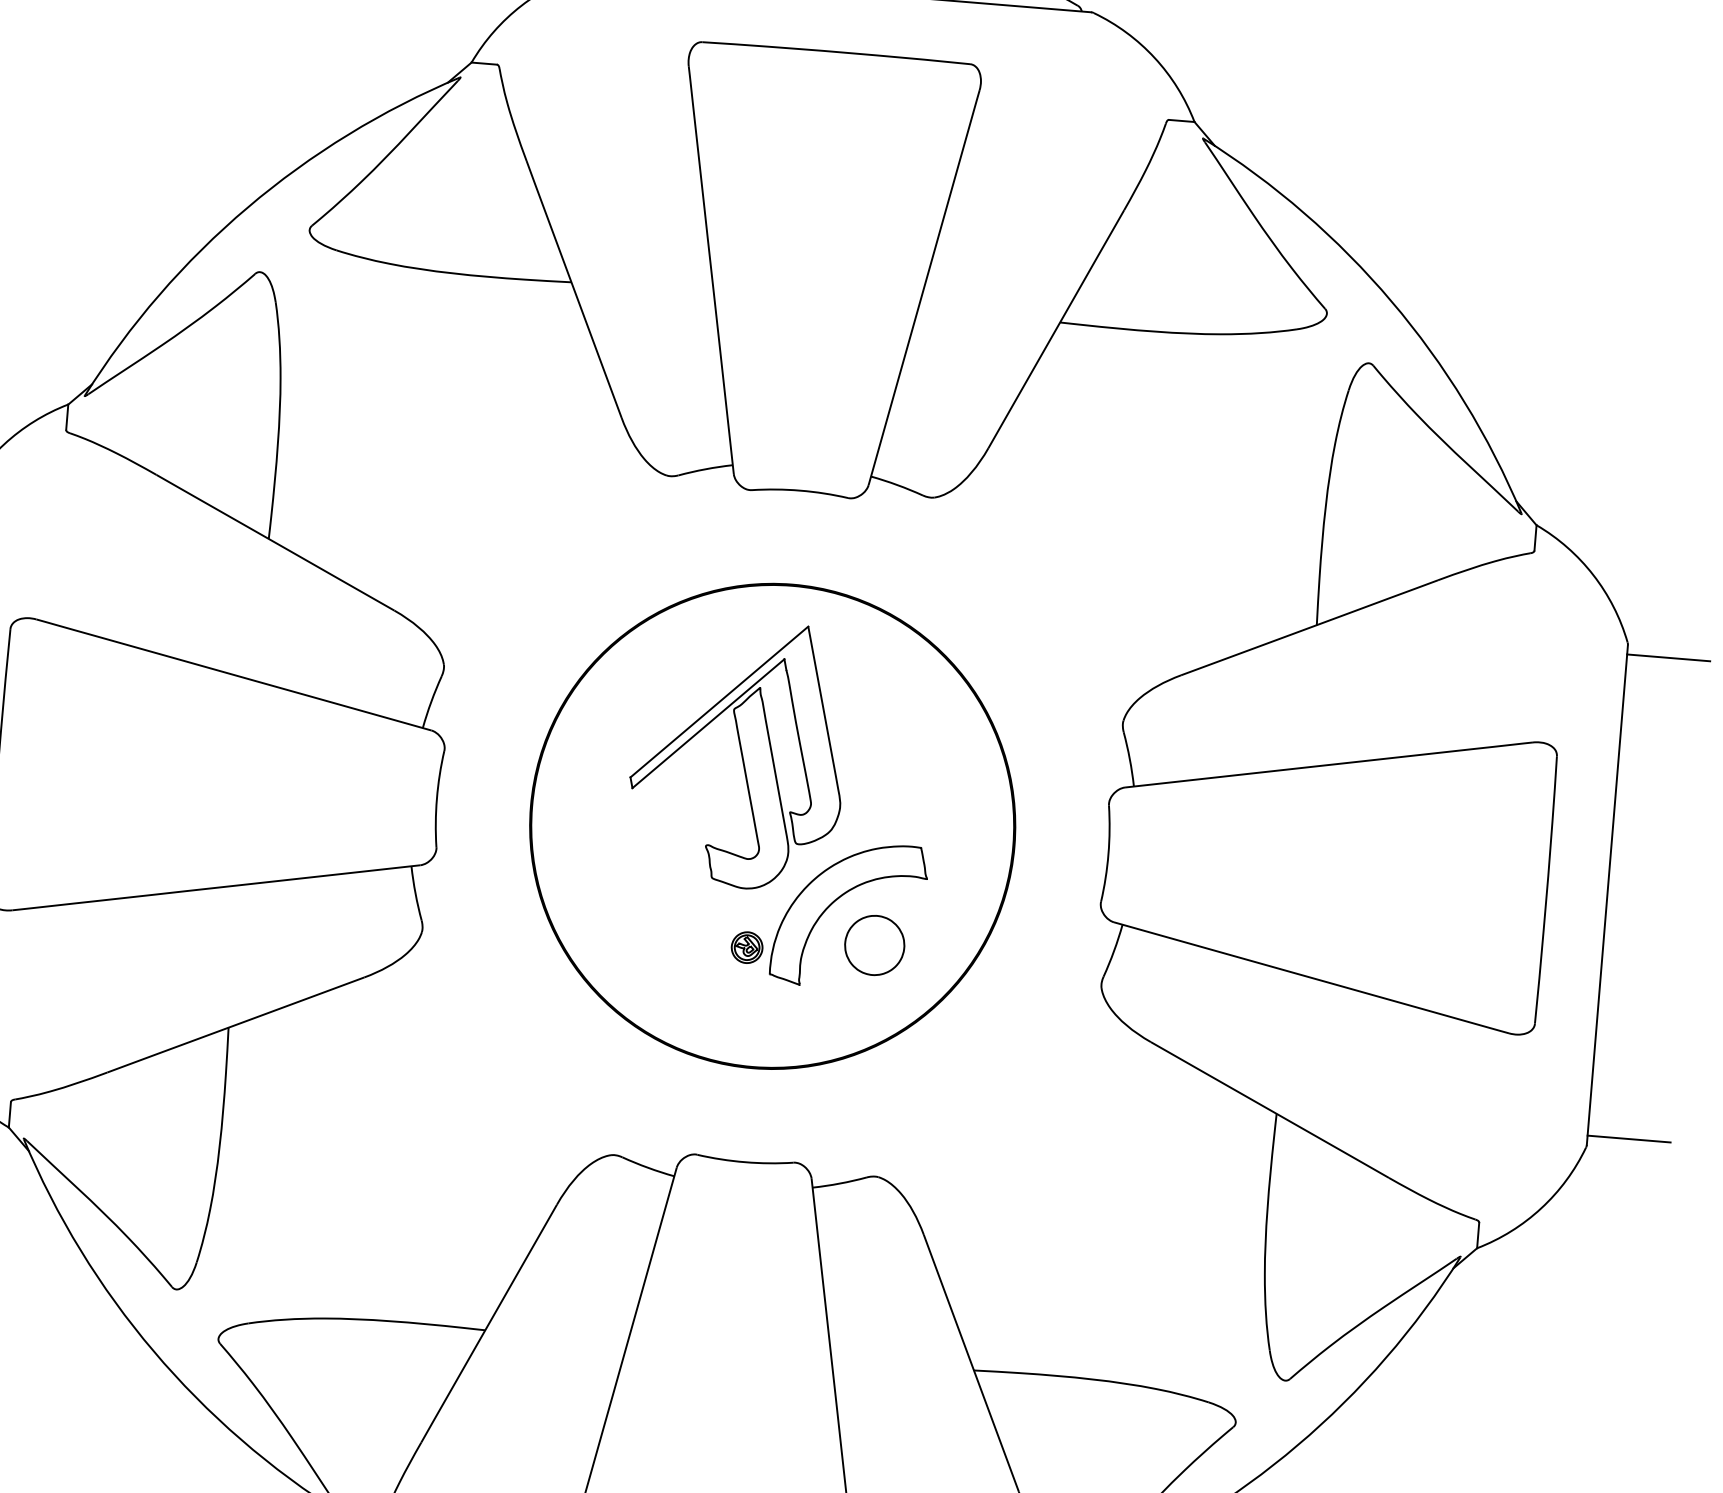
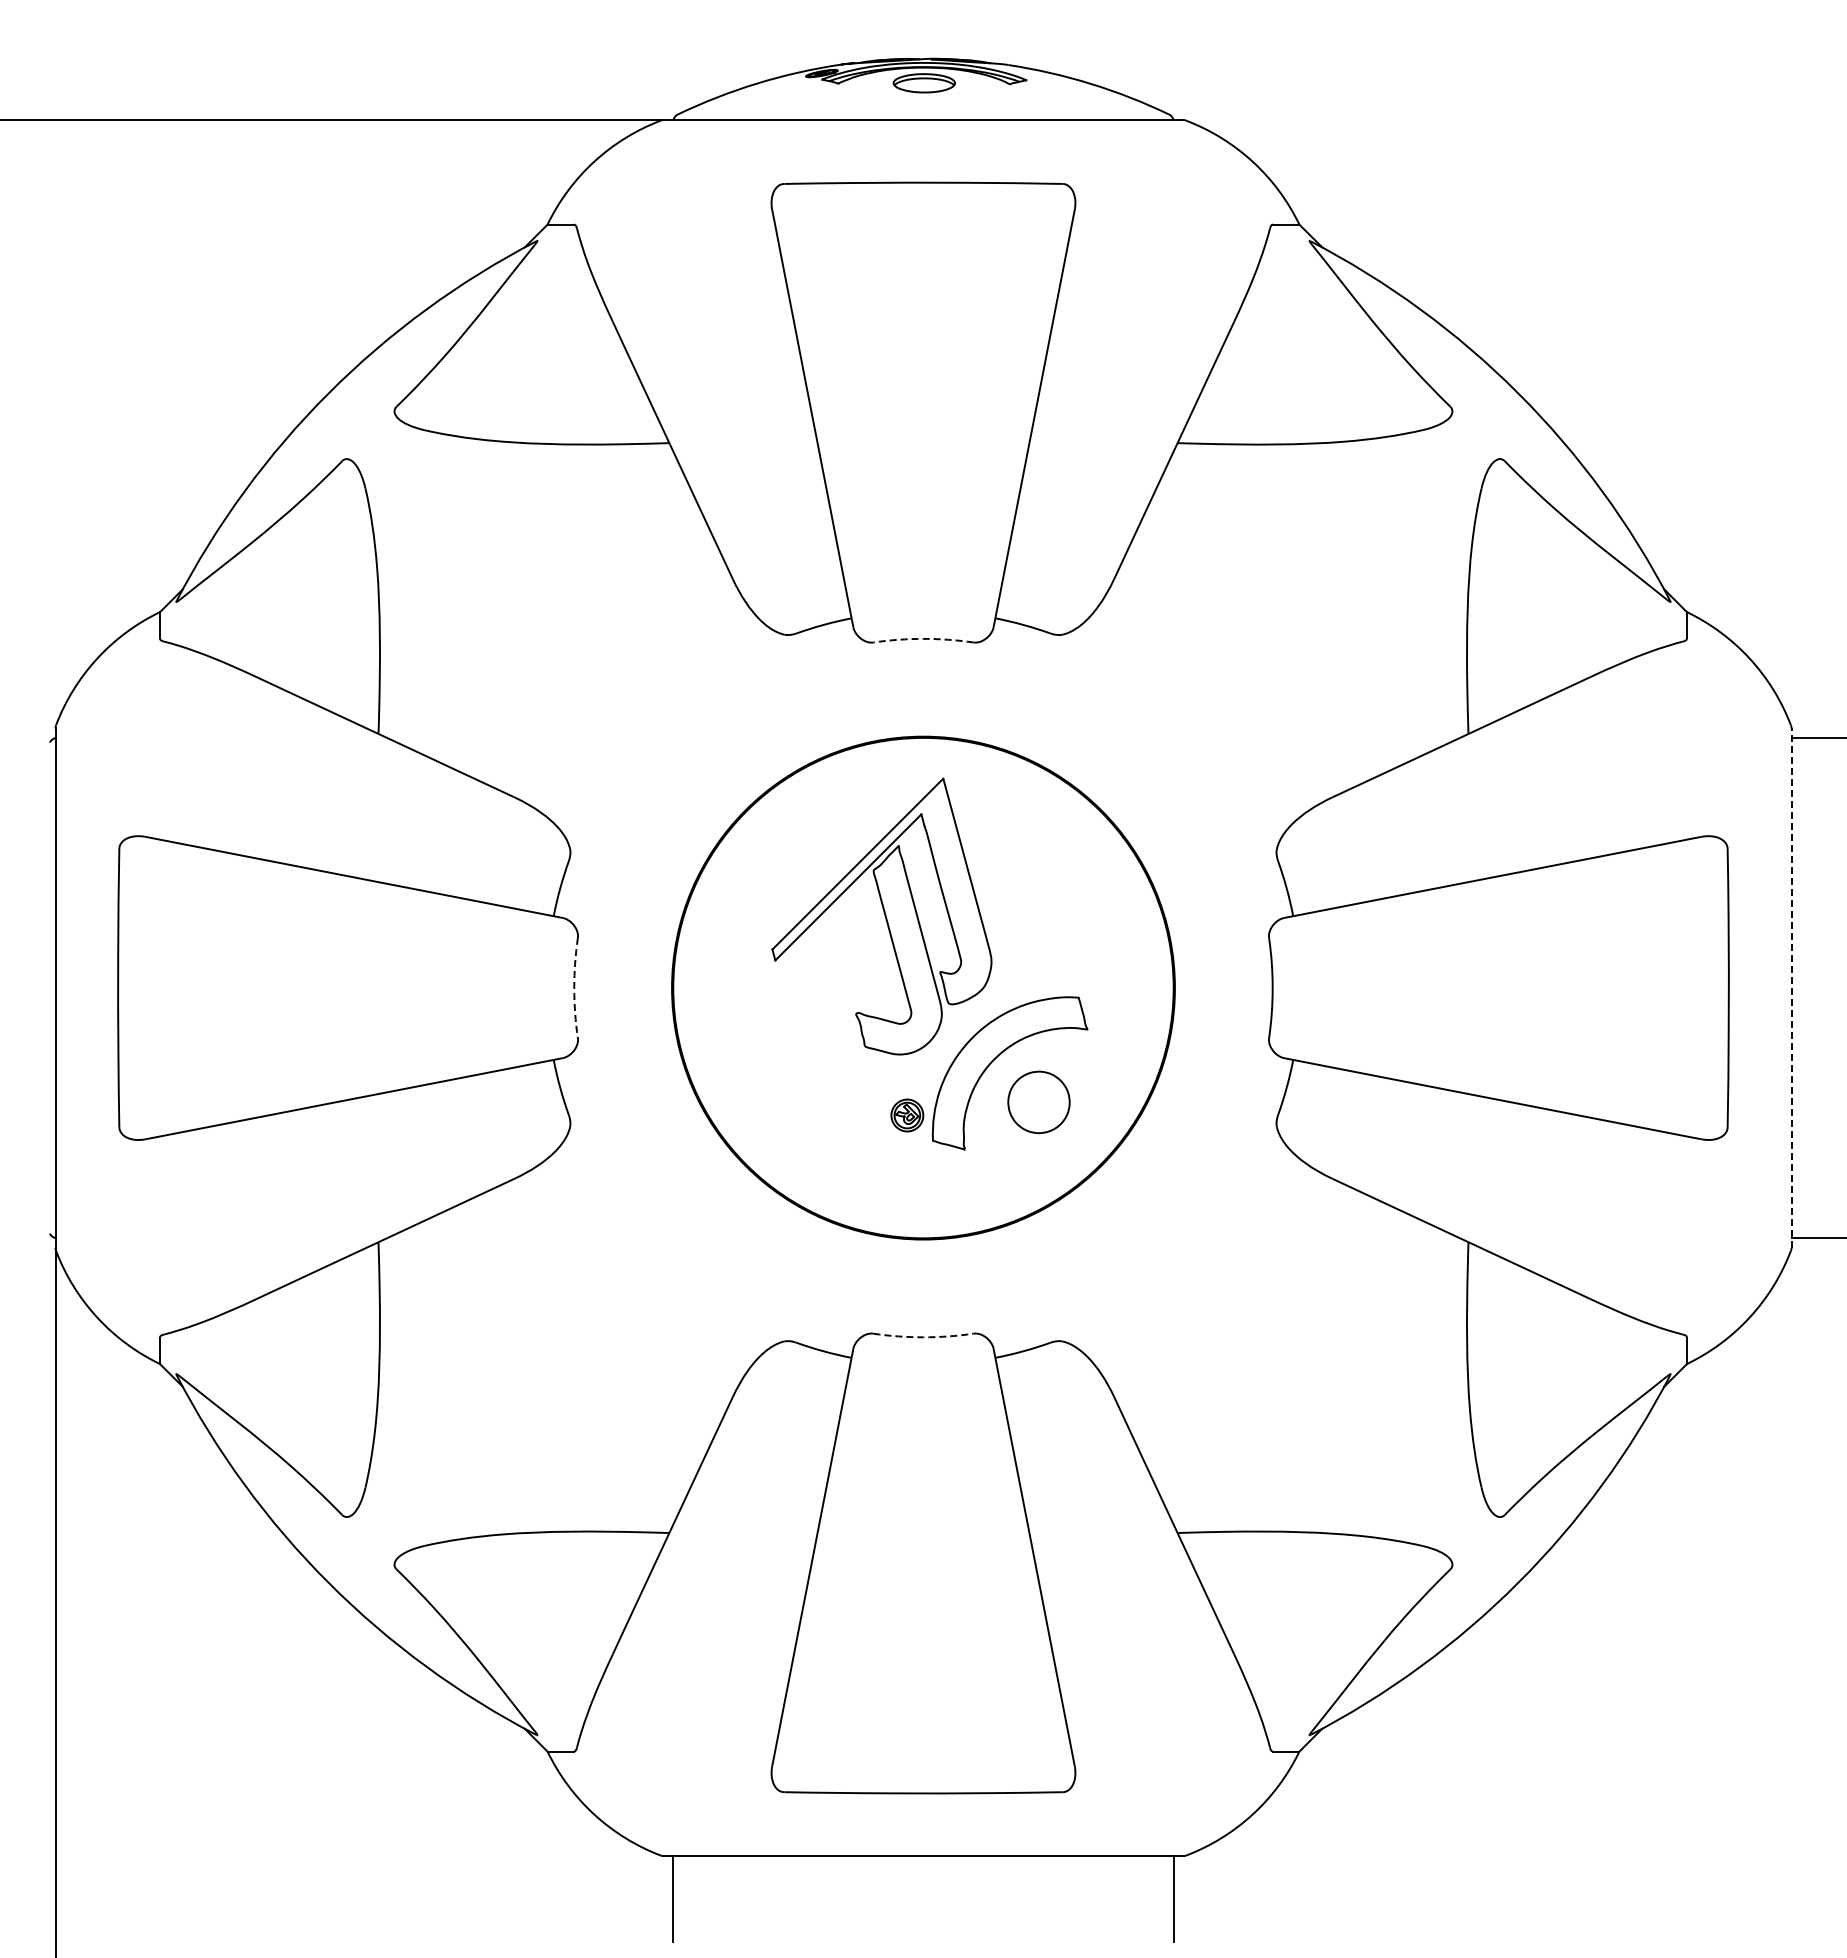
arc: (800, 490) -> (923, 638), solid -> dashed
arc: (437, 799) -> (574, 988), solid -> dashed
line: (1607, 895) -> (1791, 988), solid -> dashed
arc: (745, 1162) -> (923, 1337), solid -> dashed

